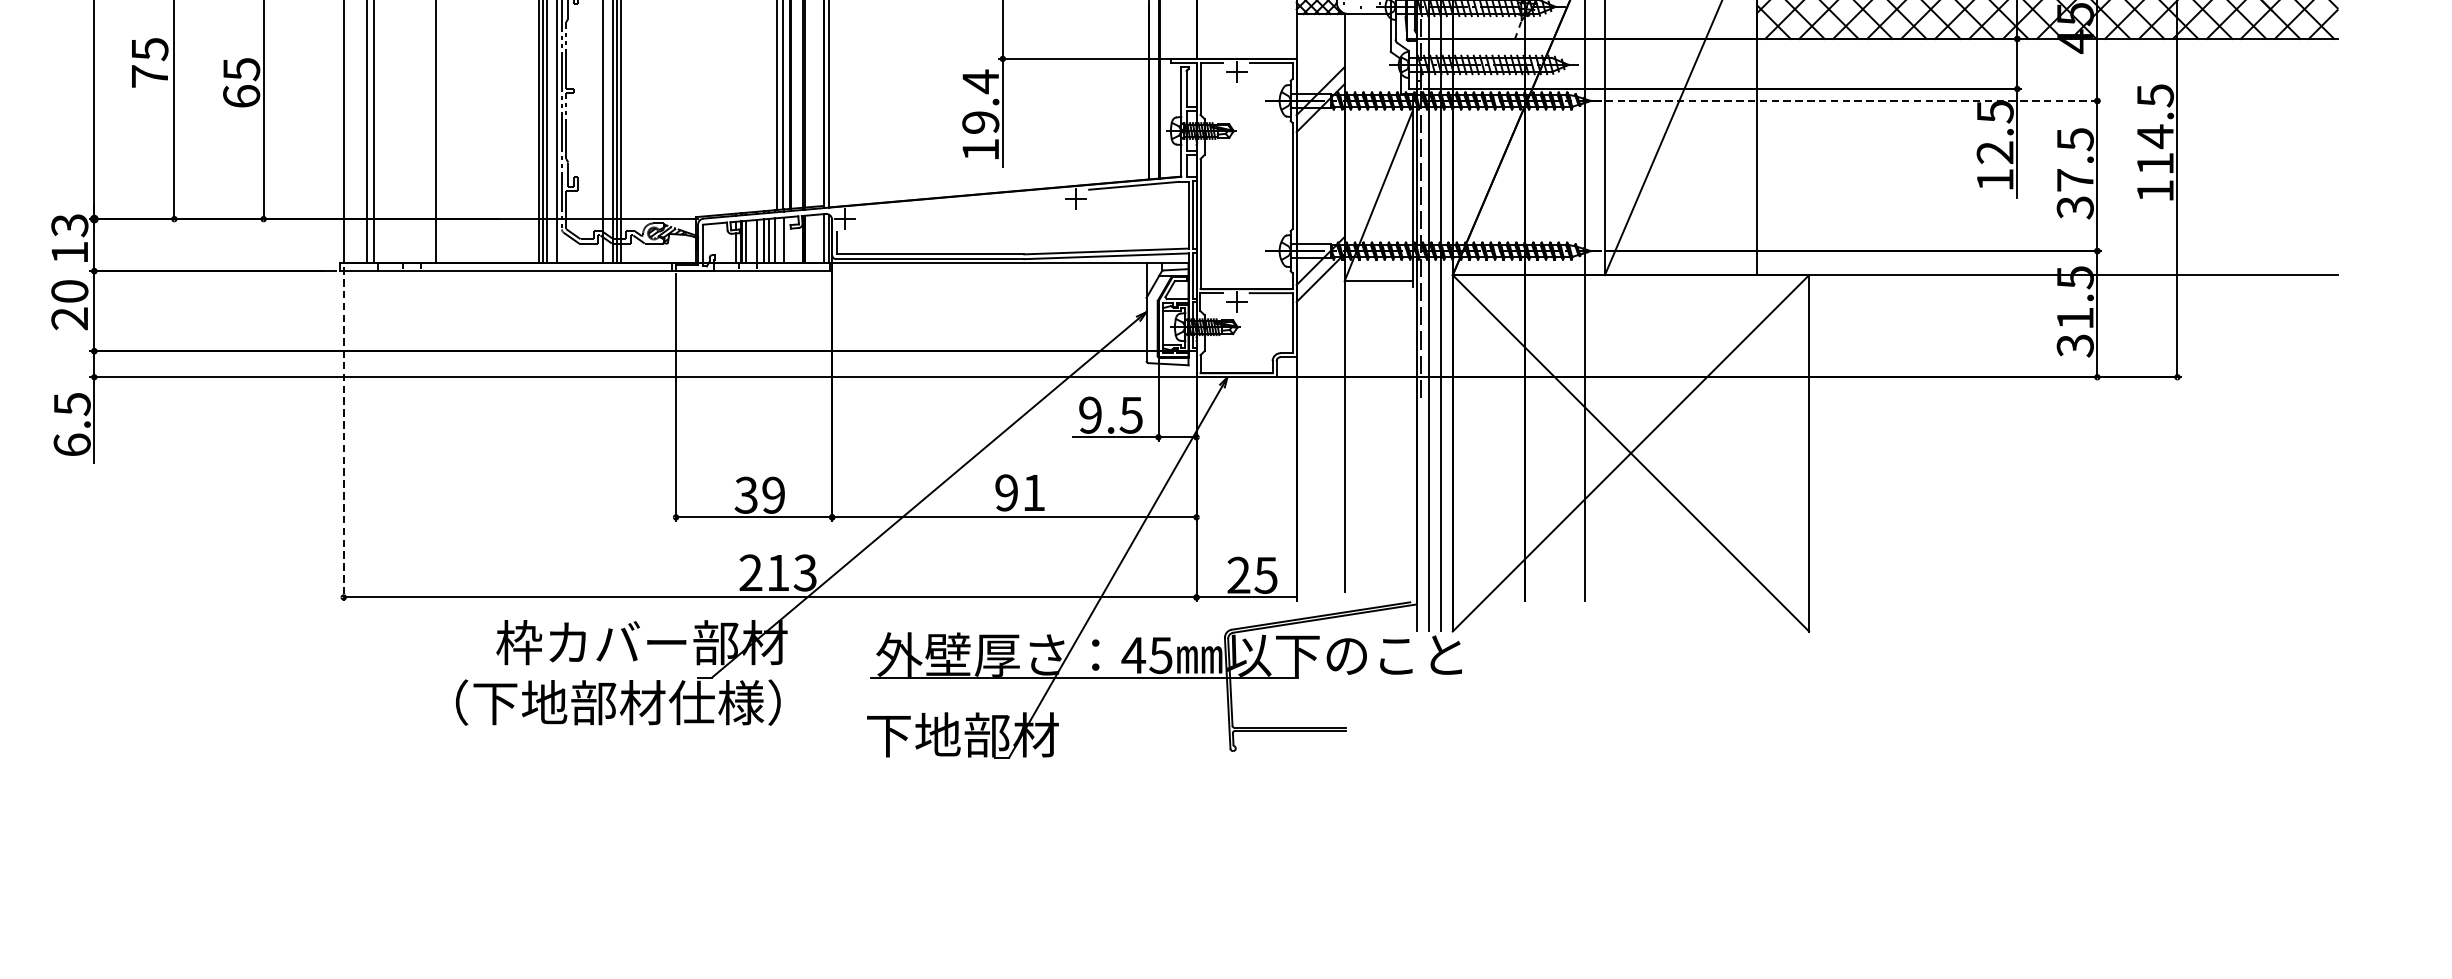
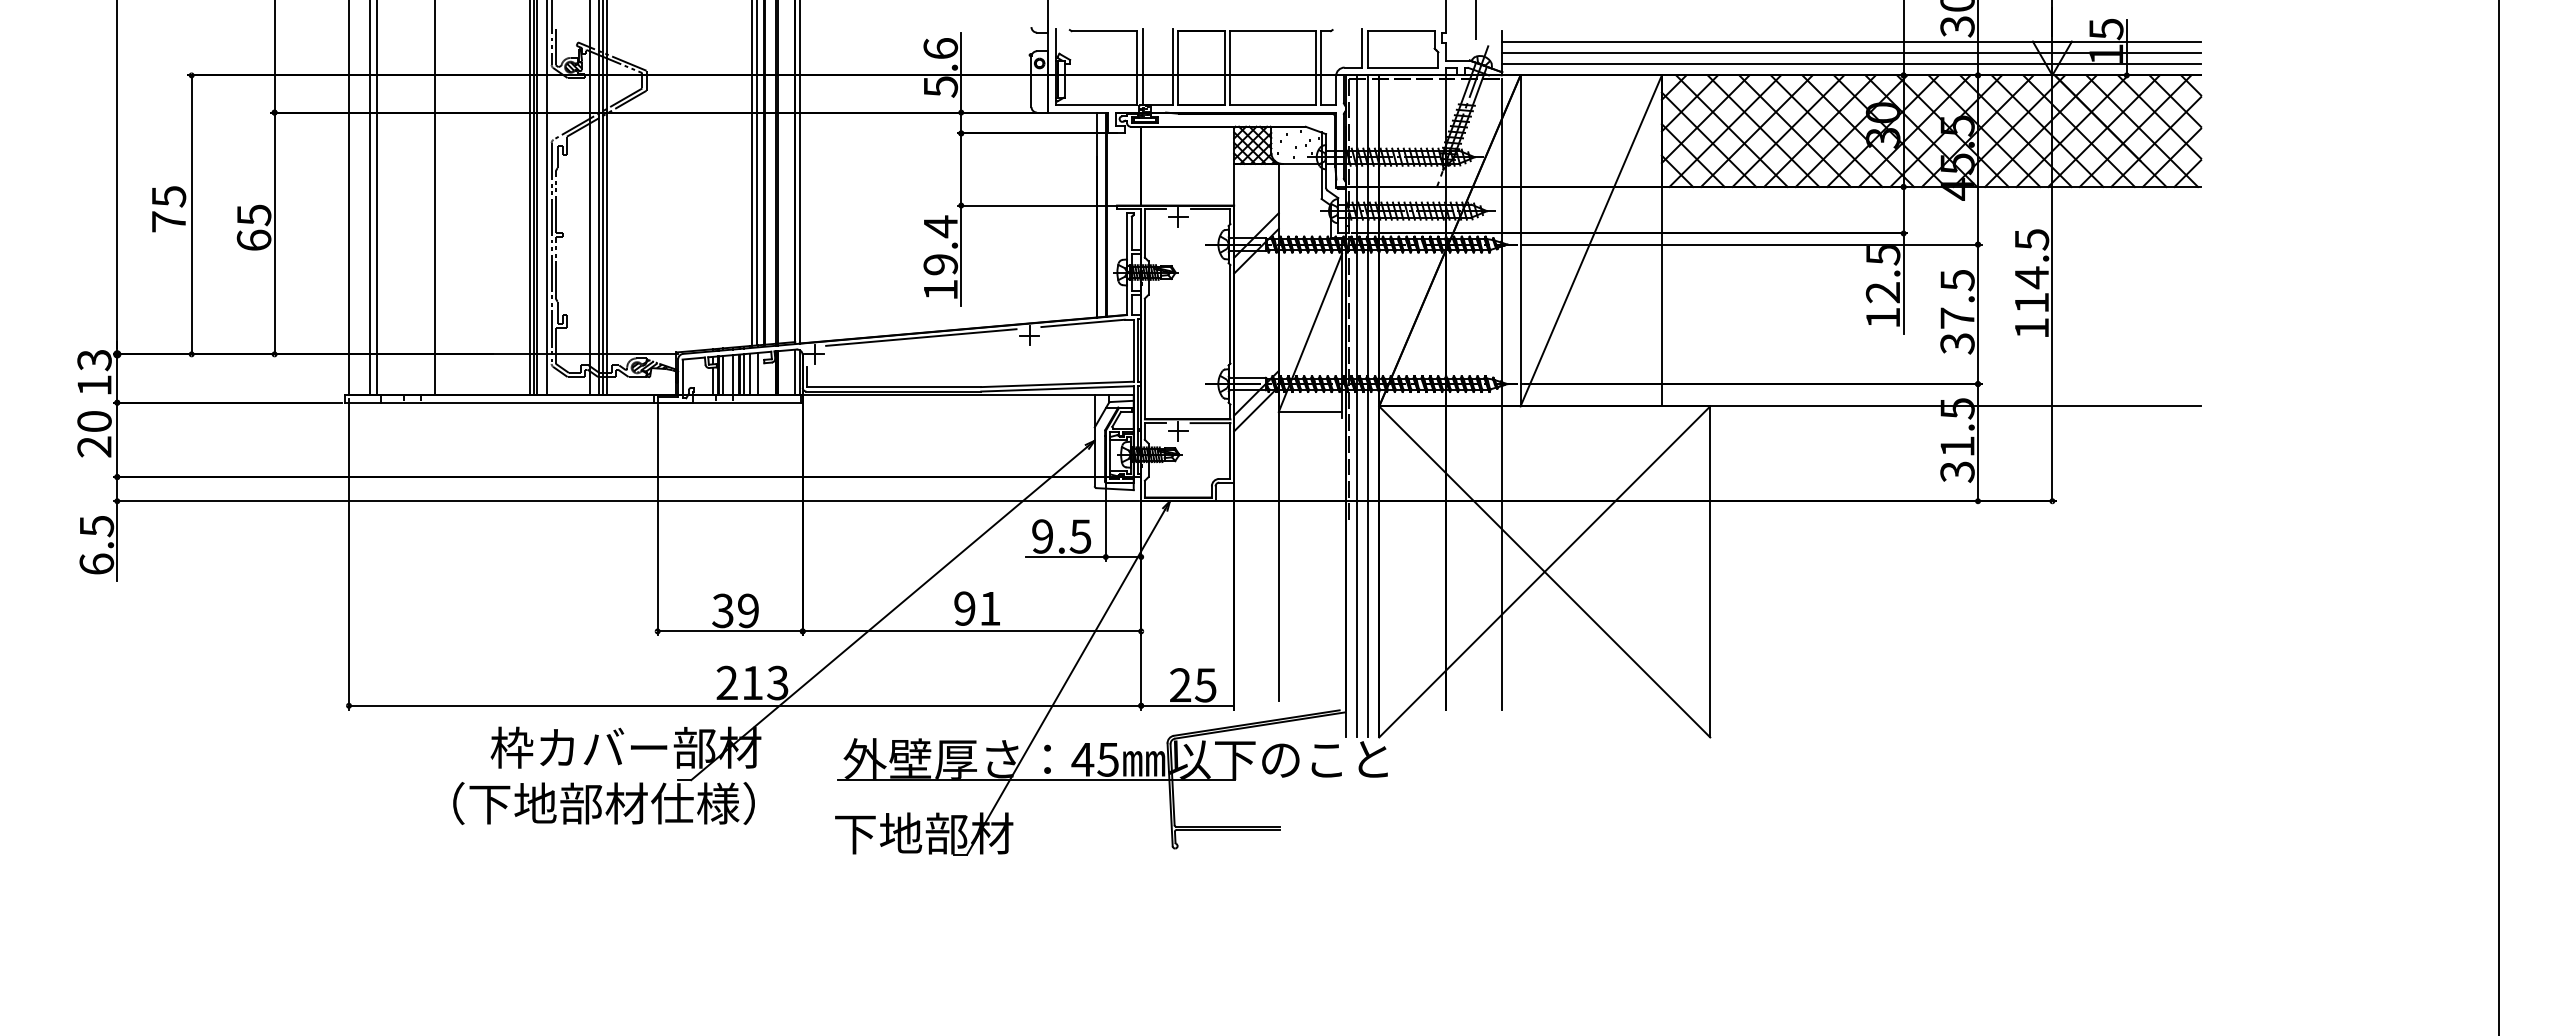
line: (1854, 100) -> (1752, 244), dashed -> solid
line: (960, 200) -> (921, 337), added
line: (344, 434) -> (349, 554), dashed -> solid

